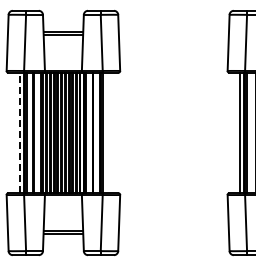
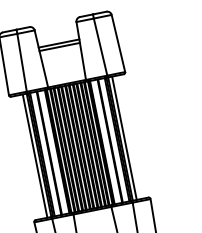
line: (19, 132) -> (34, 155), dashed -> solid
line: (107, 132) -> (124, 137), added

